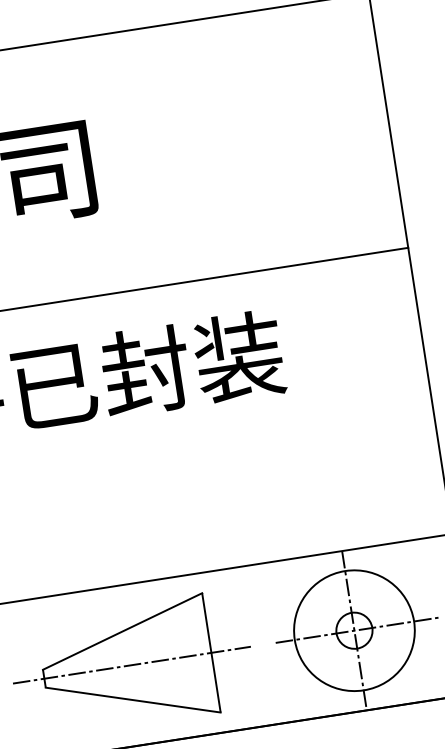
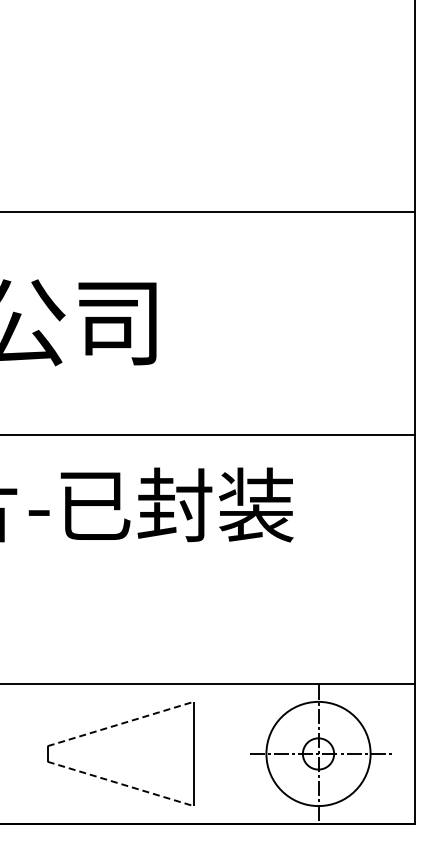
line: (123, 630) -> (121, 723), solid -> dashed
line: (132, 664) -> (124, 753), removed
line: (134, 700) -> (121, 784), solid -> dashed

